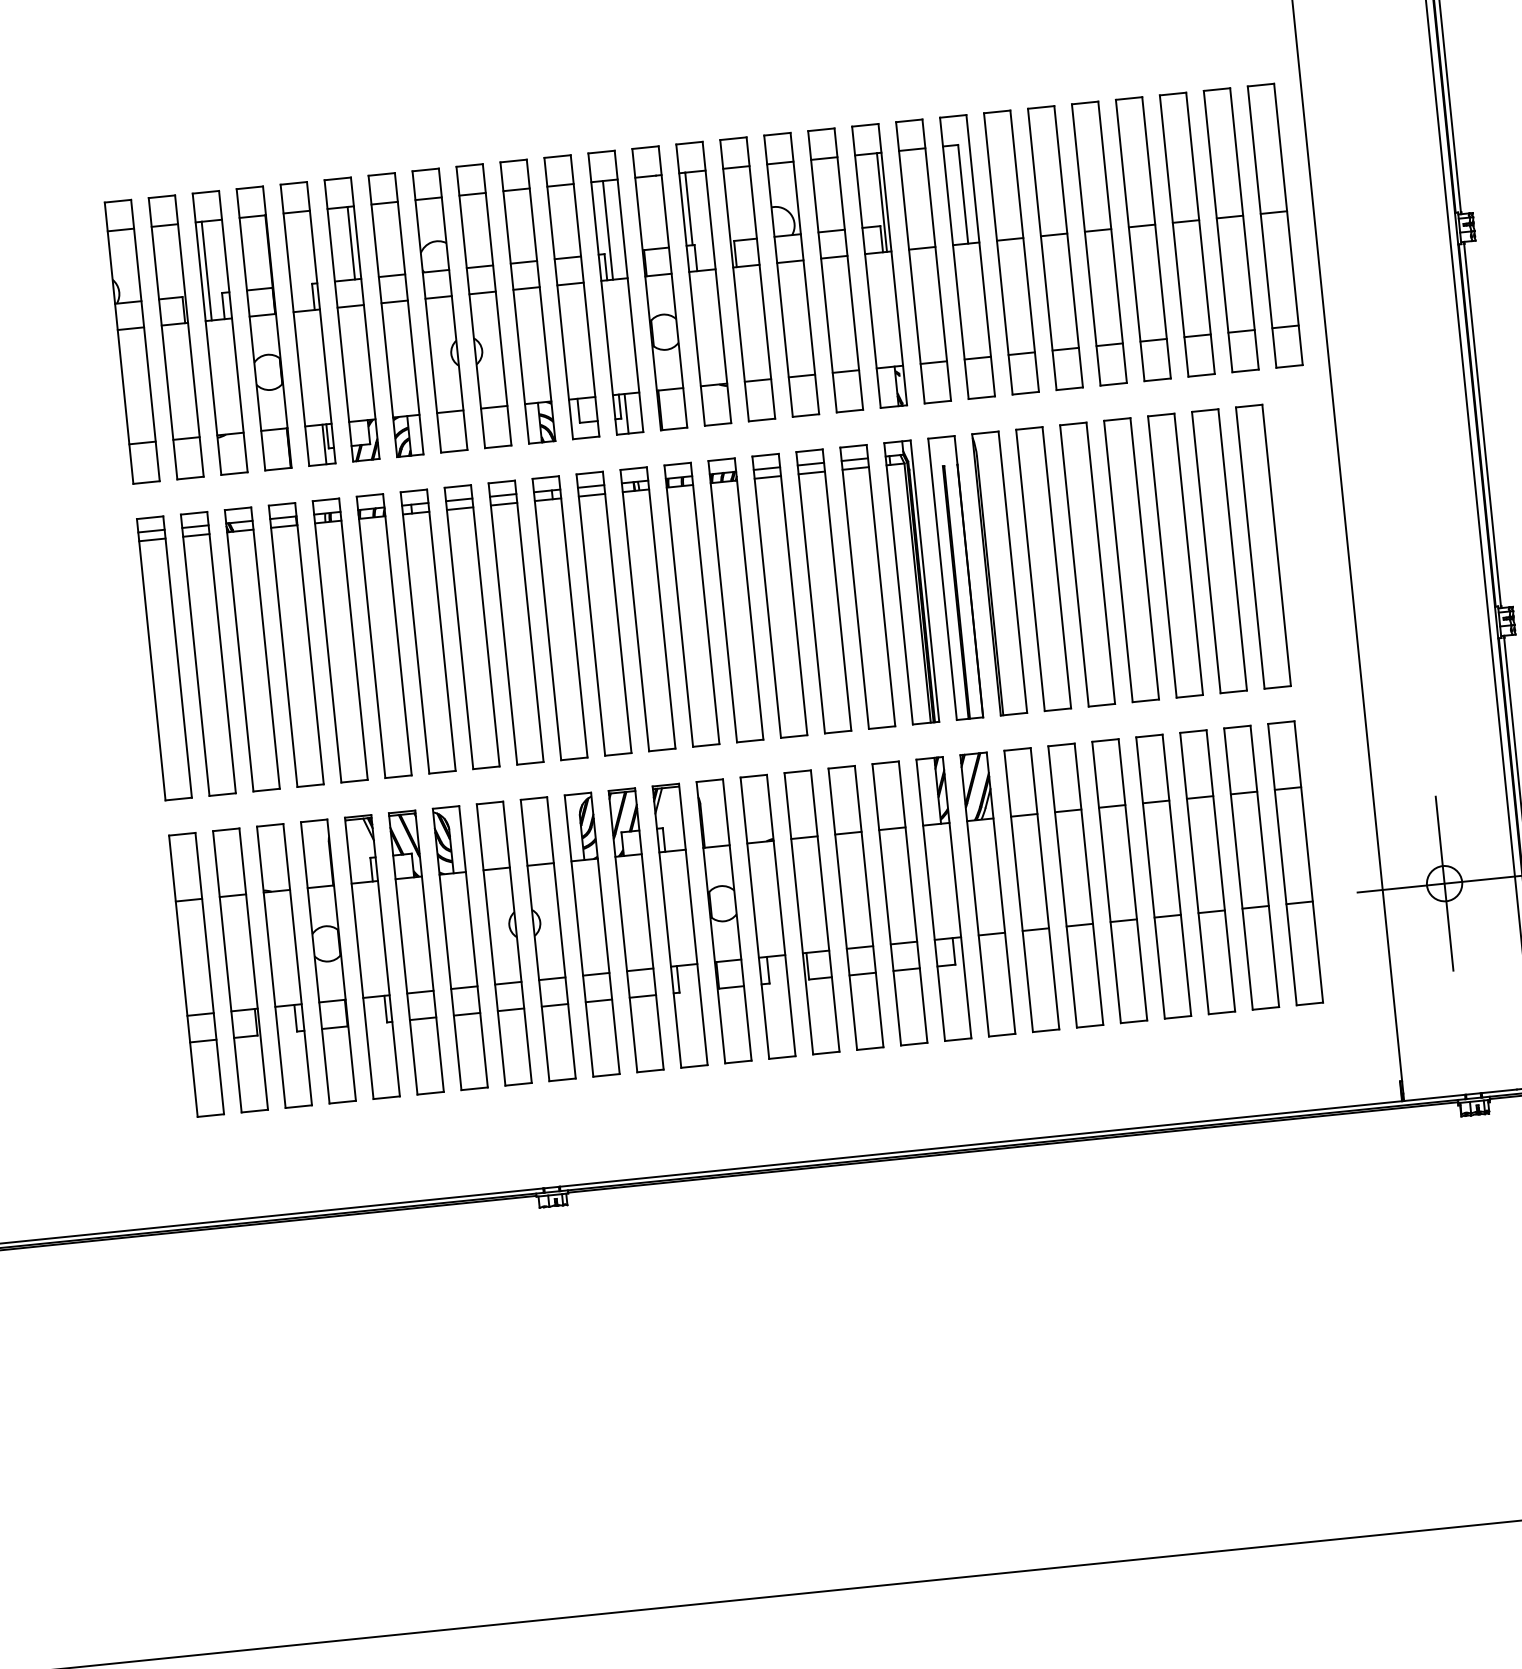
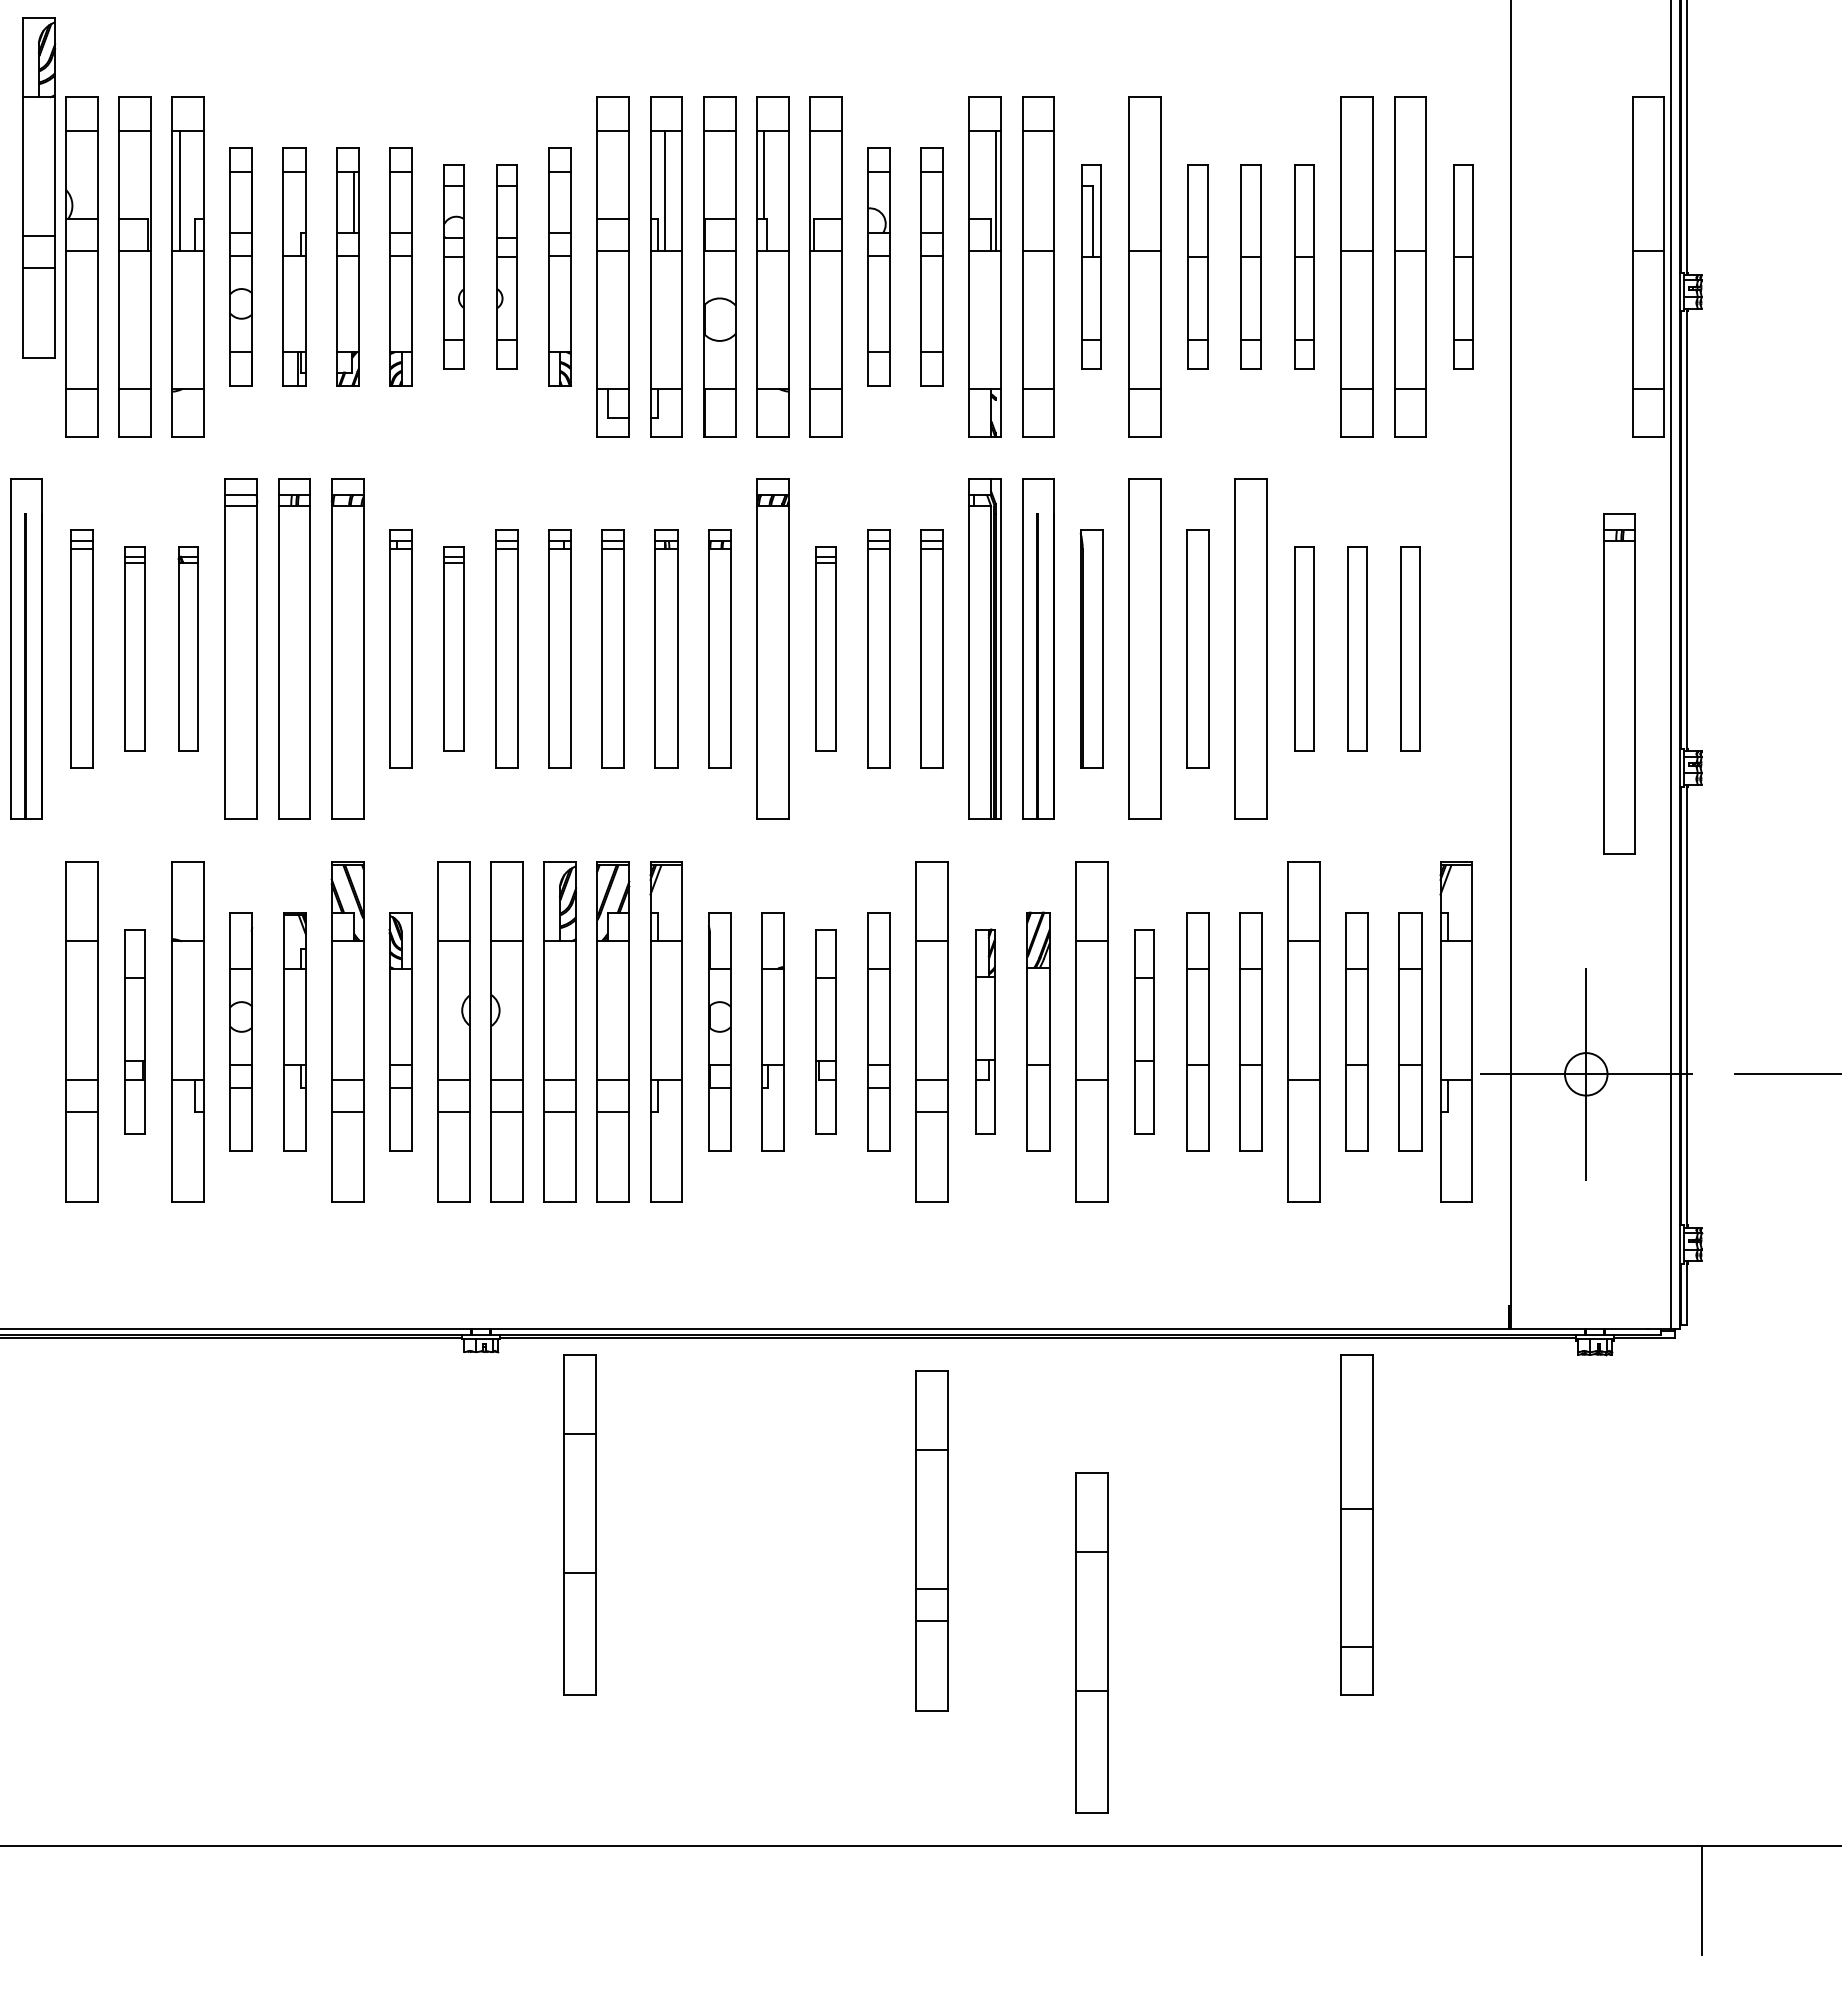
part: (1428, 210) -> (1648, 266), added
part: (1275, 225) -> (1463, 266), size x0.6
part: (1142, 239) -> (1303, 266), size x0.6
part: (1098, 243) -> (1250, 266), size x0.6
part: (1055, 248) -> (1197, 266), size x0.6
part: (967, 256) -> (1091, 266), size x0.6
part: (835, 270) -> (931, 266), size x0.7
part: (791, 274) -> (878, 266), size x0.7
part: (90, 280) -> (39, 187), added
part: (527, 301) -> (559, 266), size x0.7
part: (483, 306) -> (506, 266), size x0.6
part: (439, 310) -> (453, 266), size x0.6
part: (395, 315) -> (400, 266), size x0.7
part: (351, 319) -> (347, 266), size x0.7
part: (308, 323) -> (294, 266), size x0.7
part: (263, 328) -> (240, 266), size x0.7
line: (626, 413) -> (664, 412), removed
part: (1263, 546) -> (1410, 648), size x0.6
part: (1218, 550) -> (1356, 648), size x0.6
part: (1174, 555) -> (1303, 648), size x0.6
part: (1439, 557) -> (1619, 683), added
part: (1087, 564) -> (1197, 648), size x0.7
part: (999, 572) -> (1091, 648), size x0.7
part: (867, 586) -> (931, 648), size x0.7
part: (823, 590) -> (878, 648), size x0.7
part: (779, 595) -> (825, 648), size x0.6
part: (691, 604) -> (719, 648), size x0.7
part: (647, 608) -> (666, 648), size x0.7
part: (603, 613) -> (612, 648), size x0.7
part: (559, 617) -> (559, 648), size x0.7
part: (515, 622) -> (506, 648), size x0.7
part: (471, 626) -> (453, 648), size x0.6
part: (427, 631) -> (400, 648), size x0.7
part: (251, 648) -> (187, 648), size x0.6
part: (207, 653) -> (134, 648), size x0.6
part: (164, 657) -> (81, 648), size x0.7
part: (118, 662) -> (26, 648), added
part: (1332, 859) -> (1455, 1031), added
part: (1295, 863) -> (1410, 1031), size x0.7
part: (1250, 867) -> (1356, 1031), size x0.7
part: (1163, 876) -> (1250, 1031), size x0.7
part: (1119, 880) -> (1197, 1031), size x0.7
part: (1075, 885) -> (1144, 1031), size x0.6
part: (987, 894) -> (1038, 1031), size x0.7
part: (944, 898) -> (985, 1031), size x0.6
part: (855, 907) -> (878, 1031), size x0.7
part: (811, 912) -> (825, 1031), size x0.6
part: (767, 916) -> (772, 1031), size x0.7
part: (723, 921) -> (719, 1031), size x0.7
part: (460, 947) -> (400, 1031), size x0.7
part: (372, 956) -> (294, 1031), size x0.7
part: (327, 961) -> (240, 1031), size x0.7
part: (240, 970) -> (134, 1031), size x0.6
part: (1292, 1275) -> (1356, 1524), added
part: (942, 1324) -> (931, 1540), added
part: (649, 1340) -> (579, 1524), added
part: (1083, 1395) -> (1091, 1642), added

